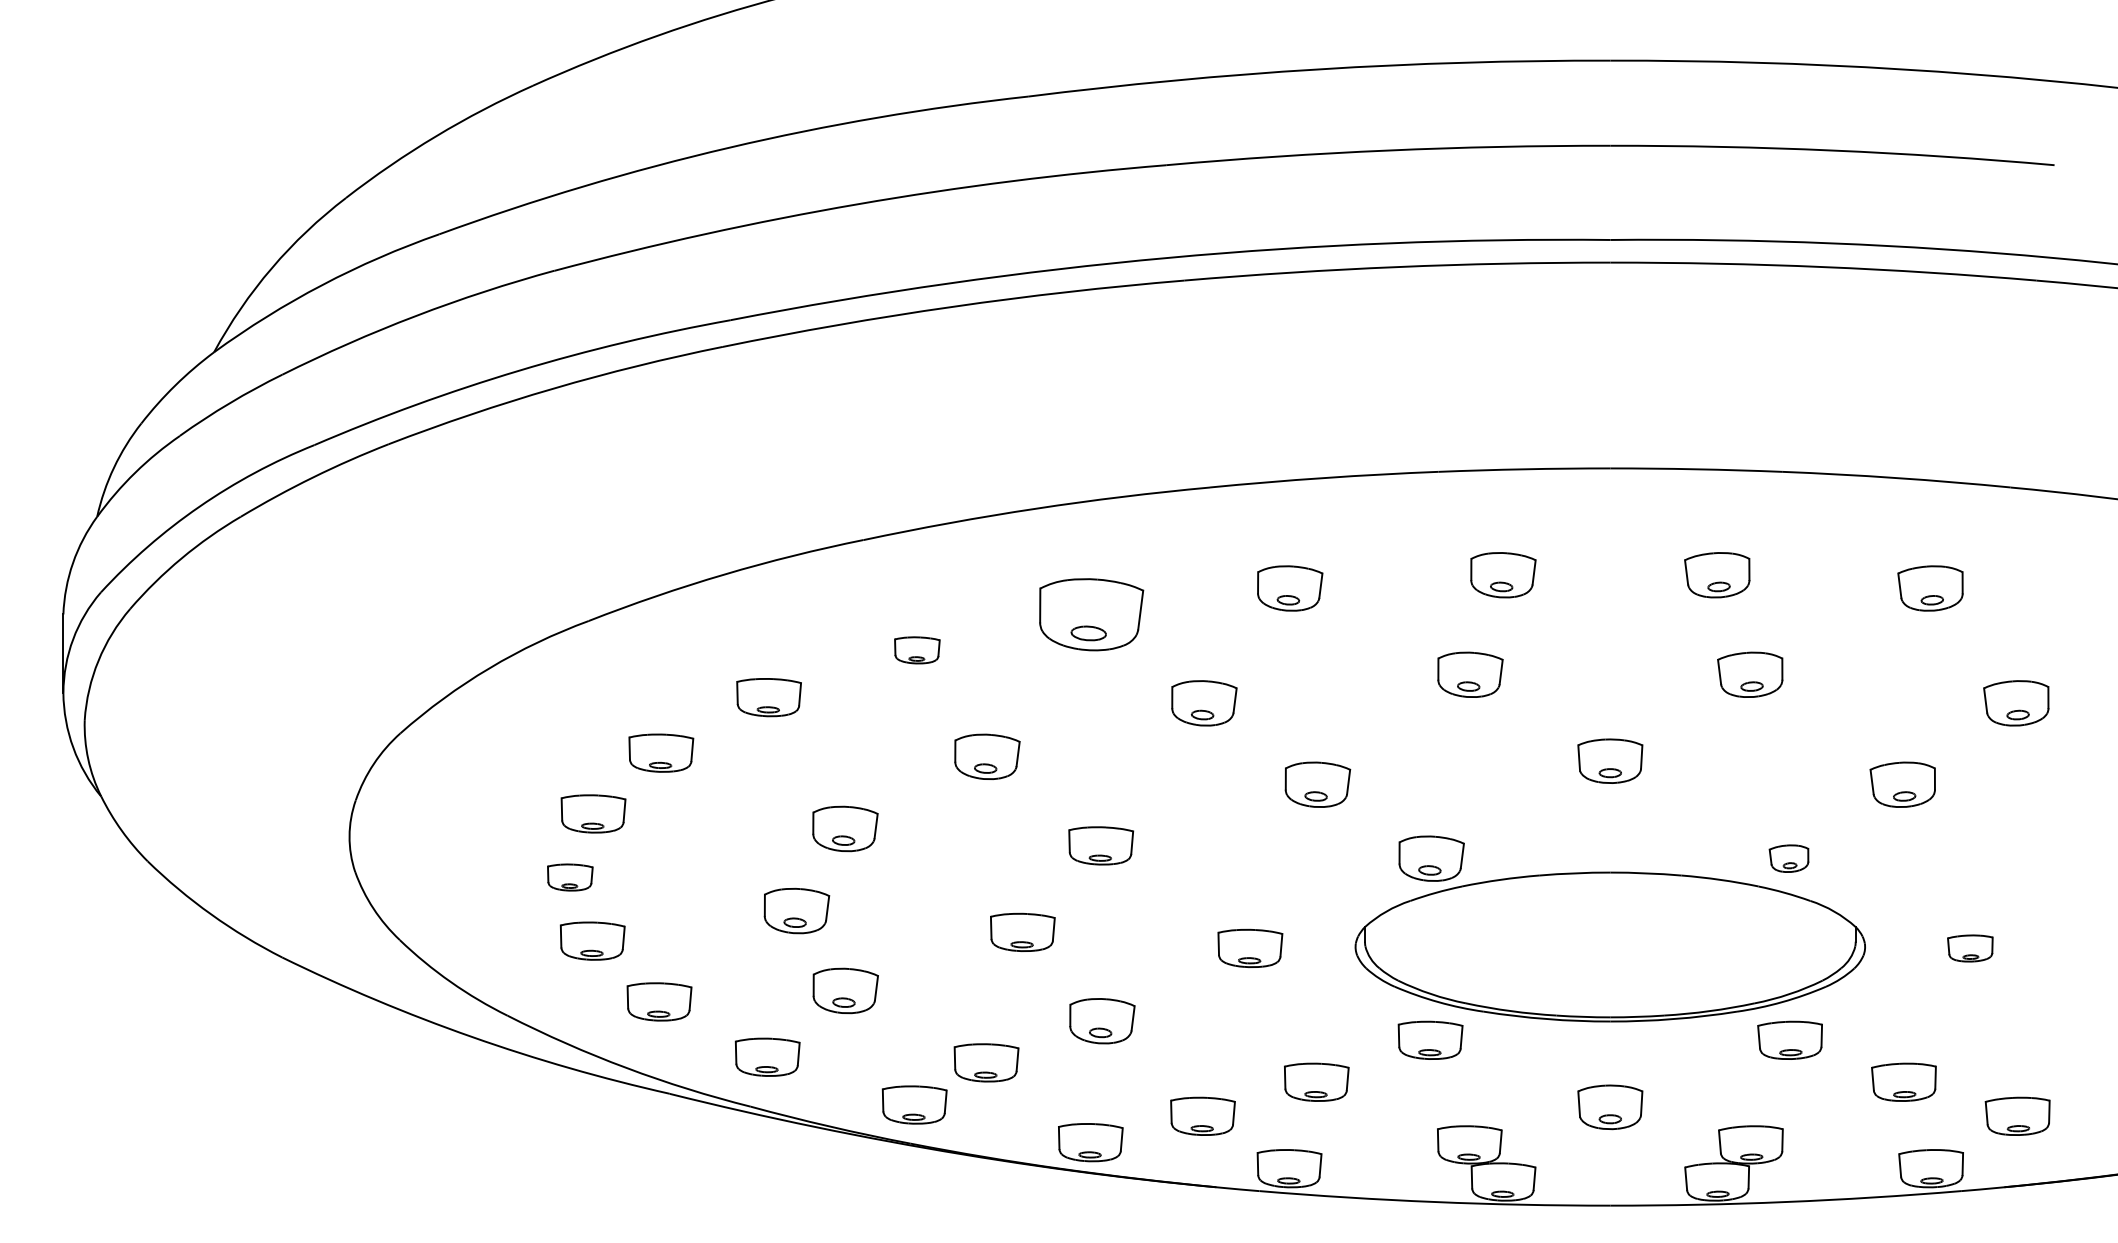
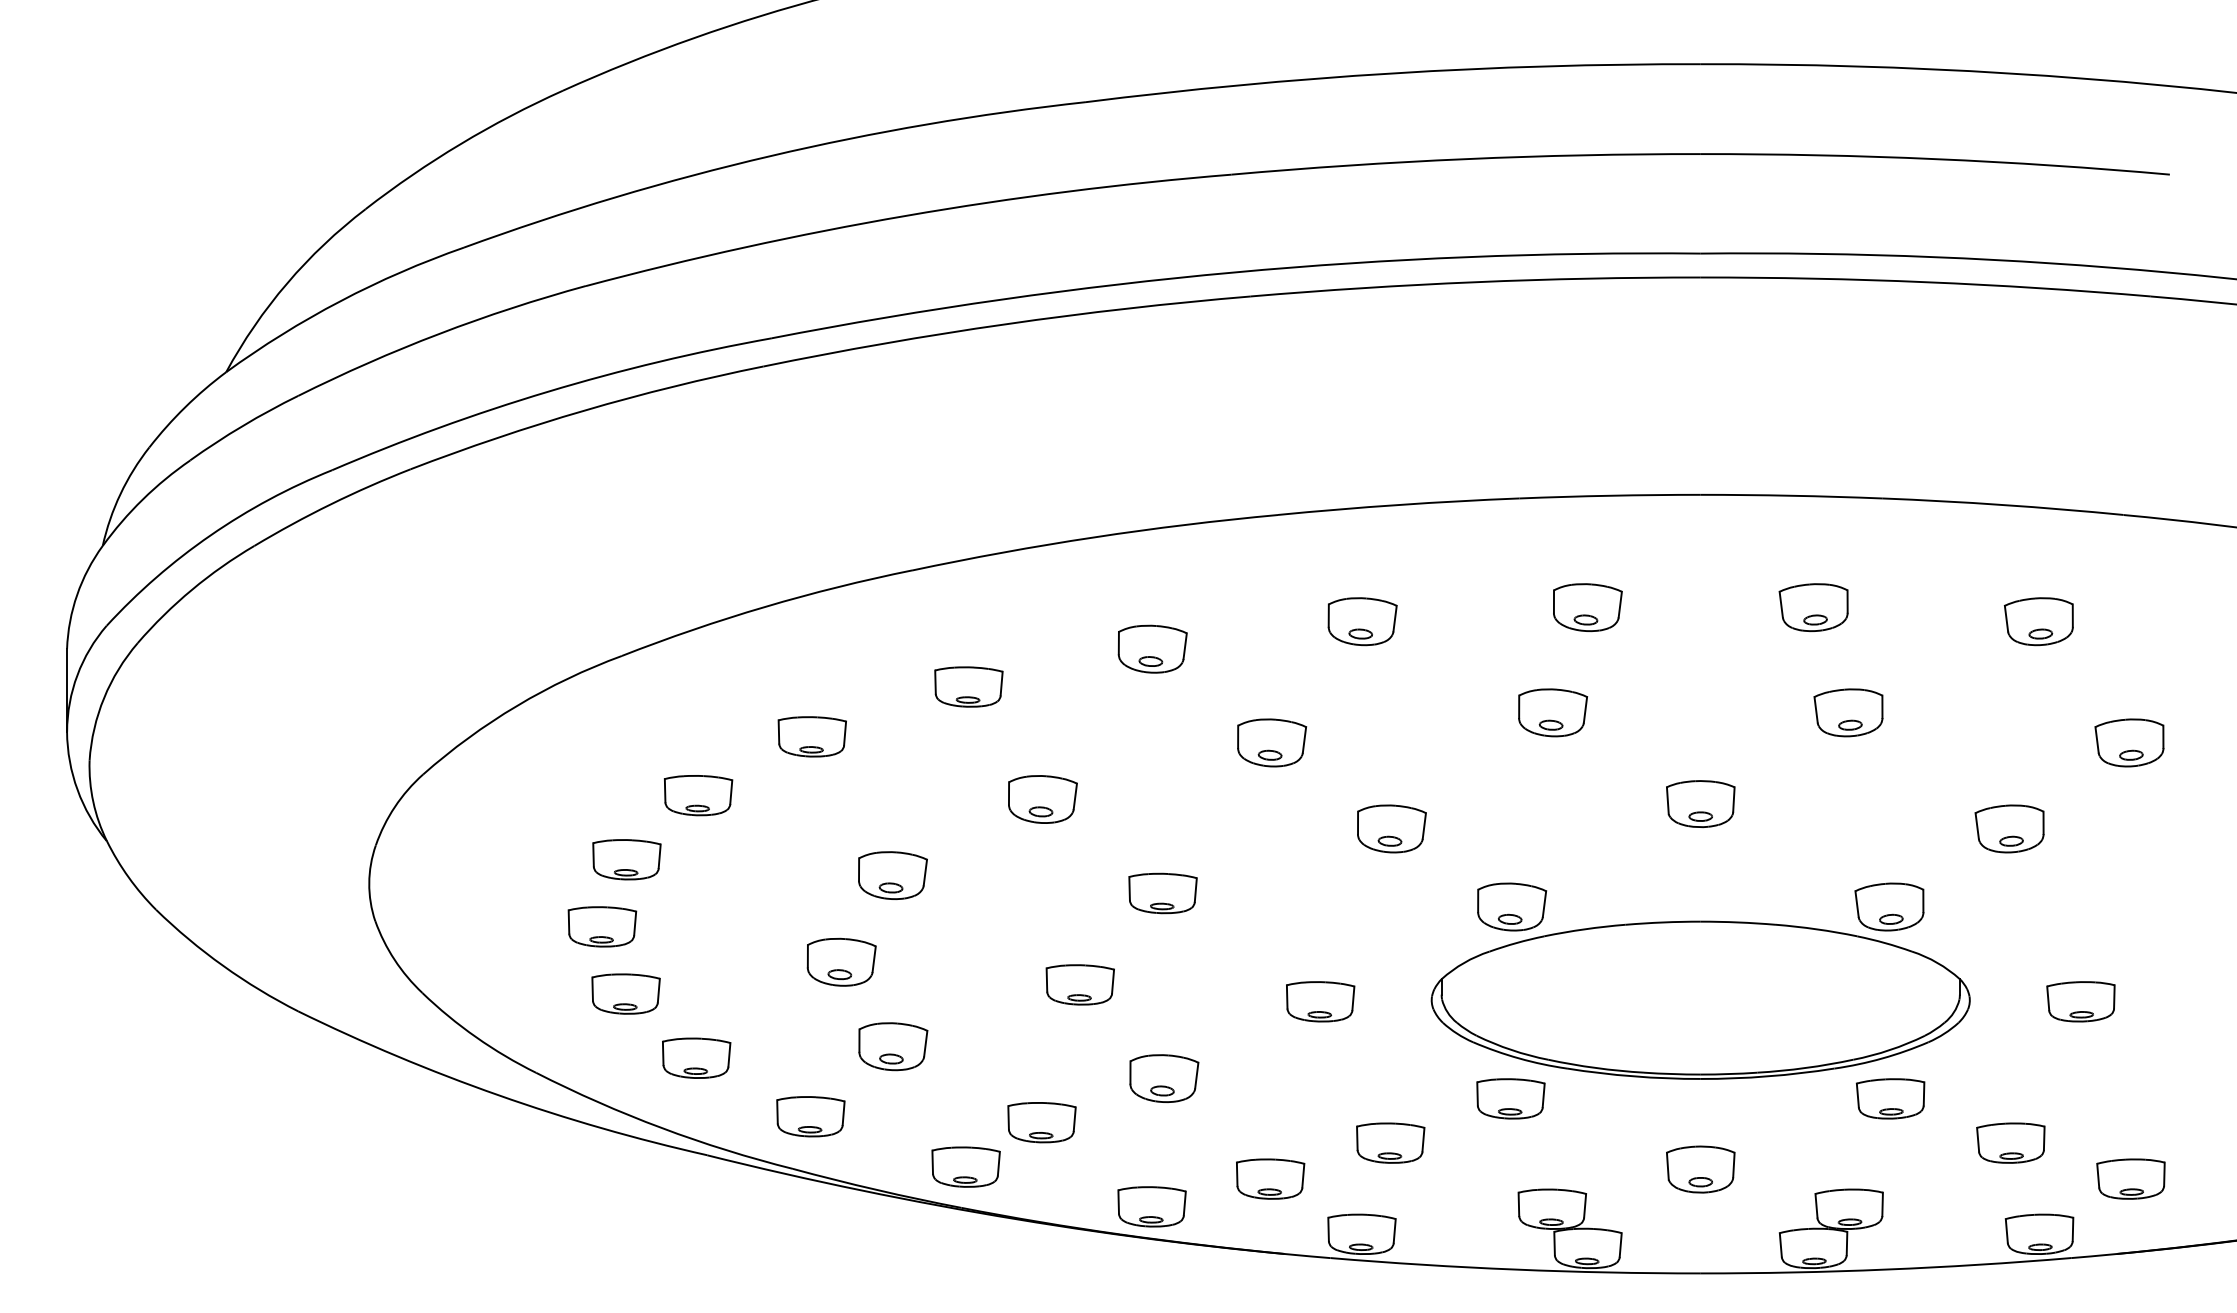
part: (1091, 613) -> (1152, 648), size x0.62
part: (916, 649) -> (968, 686), size x1.43
part: (1789, 858) -> (1889, 906), size x1.67
part: (570, 877) -> (602, 926), size x1.43
part: (1969, 948) -> (2080, 1001), size x1.43

